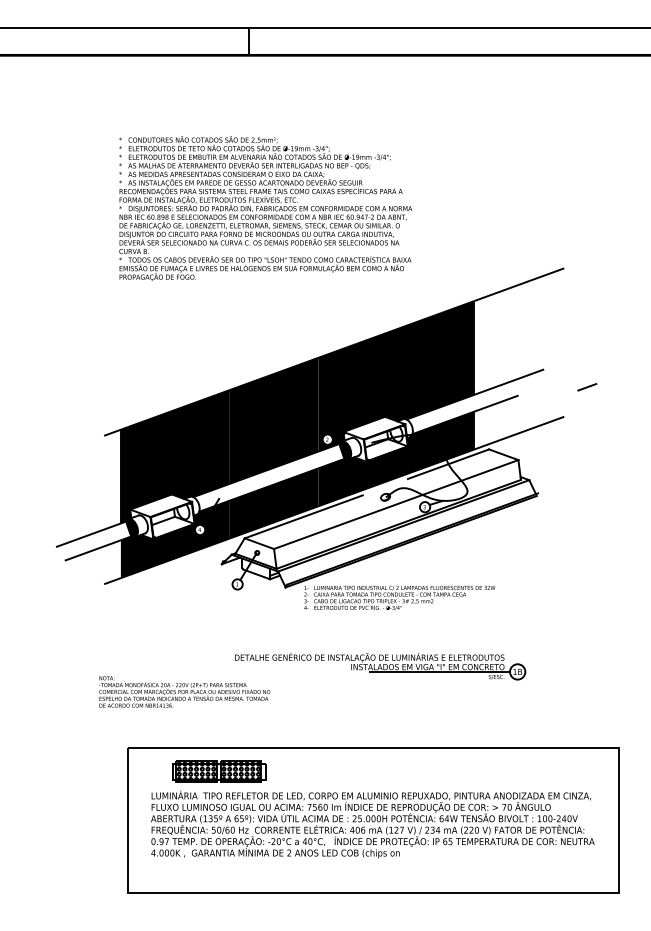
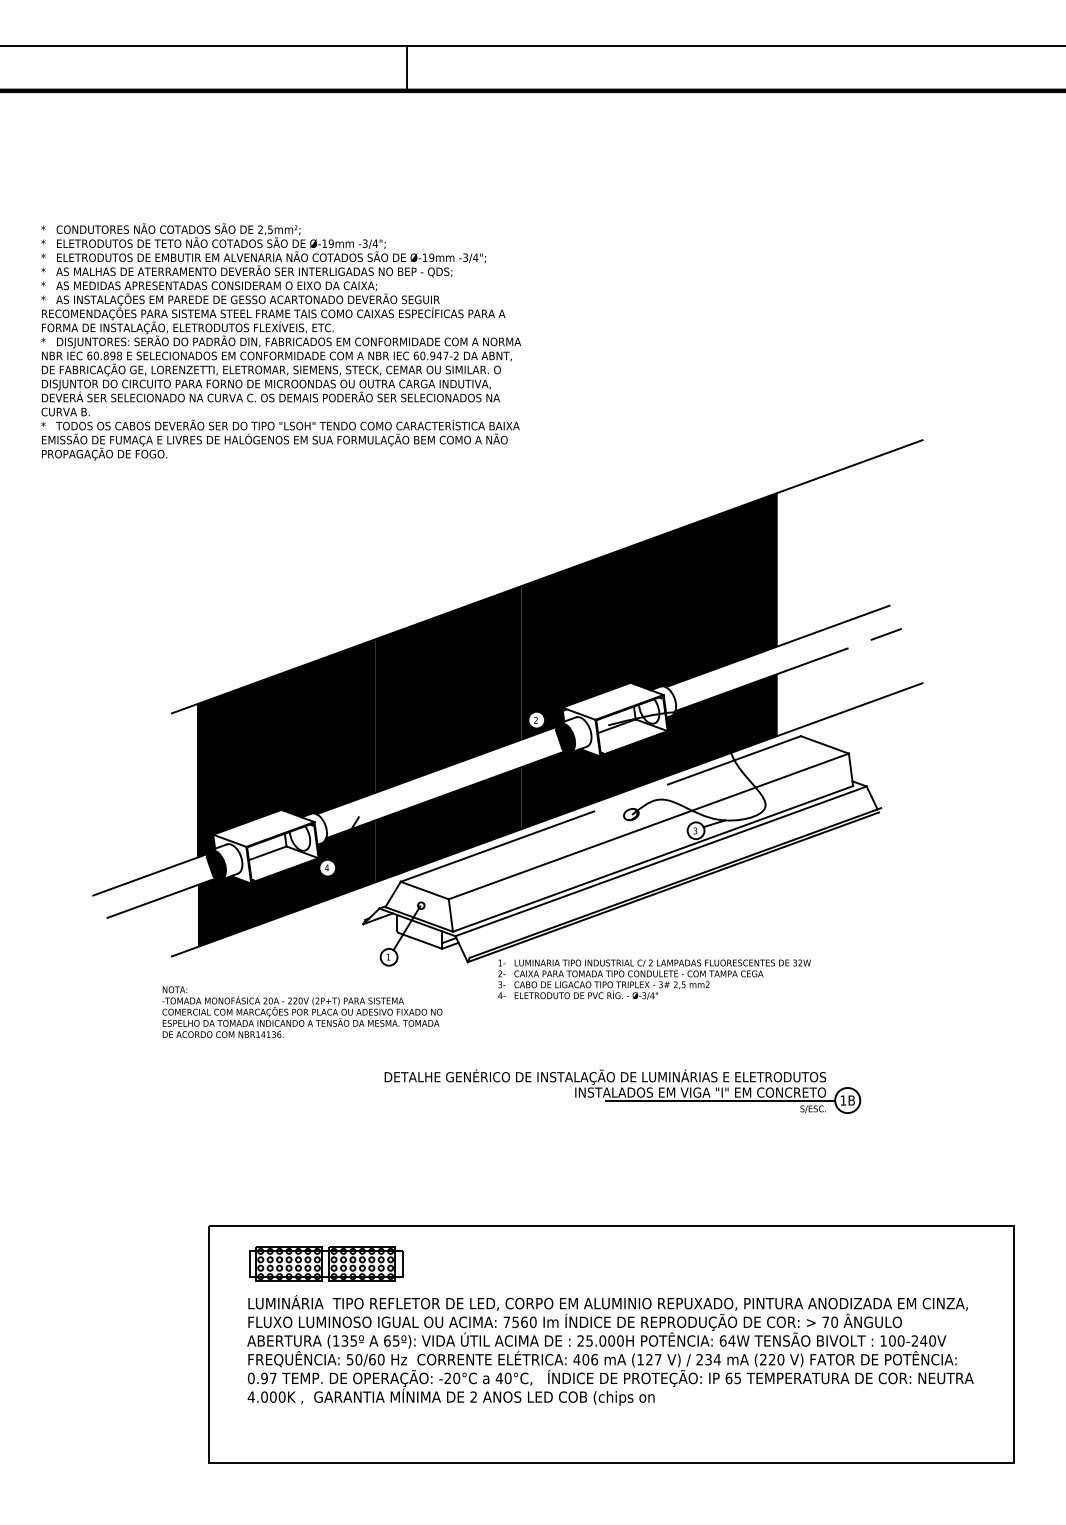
text: (265, 208) -> (280, 341), moved
line: (587, 387) -> (886, 634), moved
text: (184, 691) -> (302, 1011), moved
part: (219, 771) -> (326, 1263), moved

